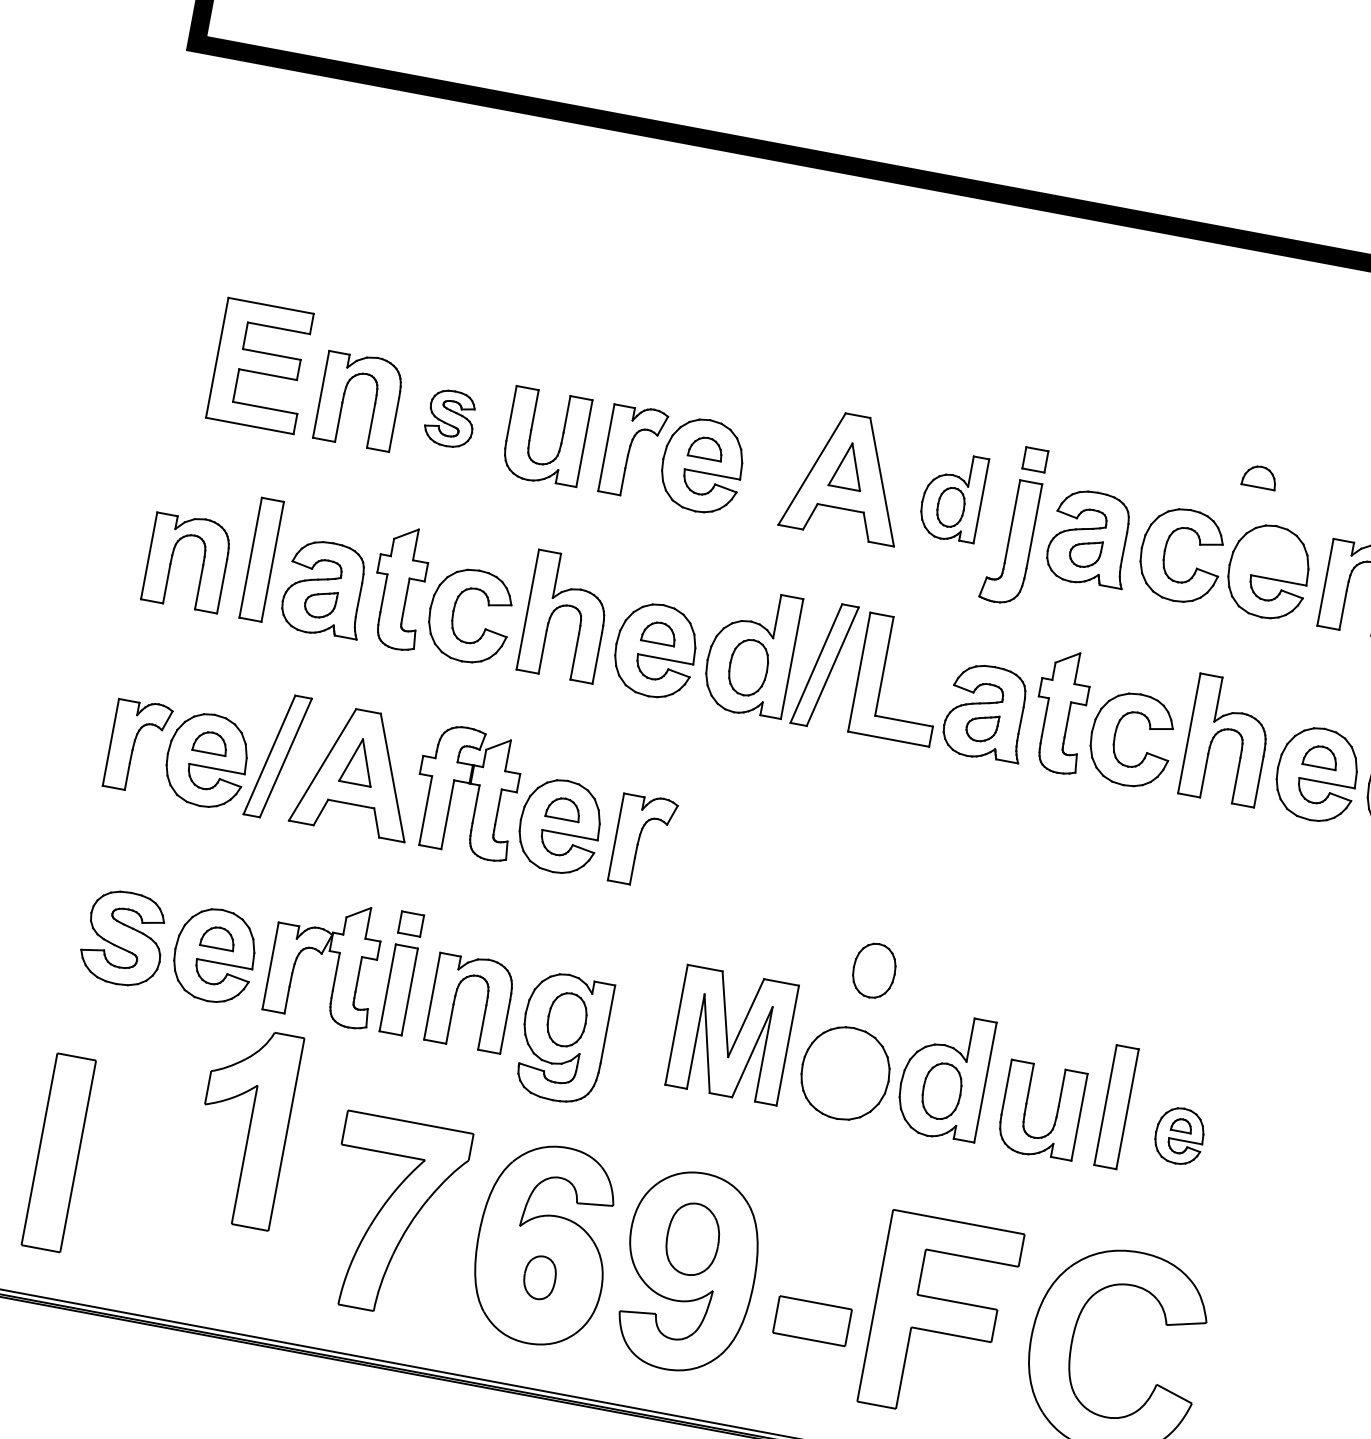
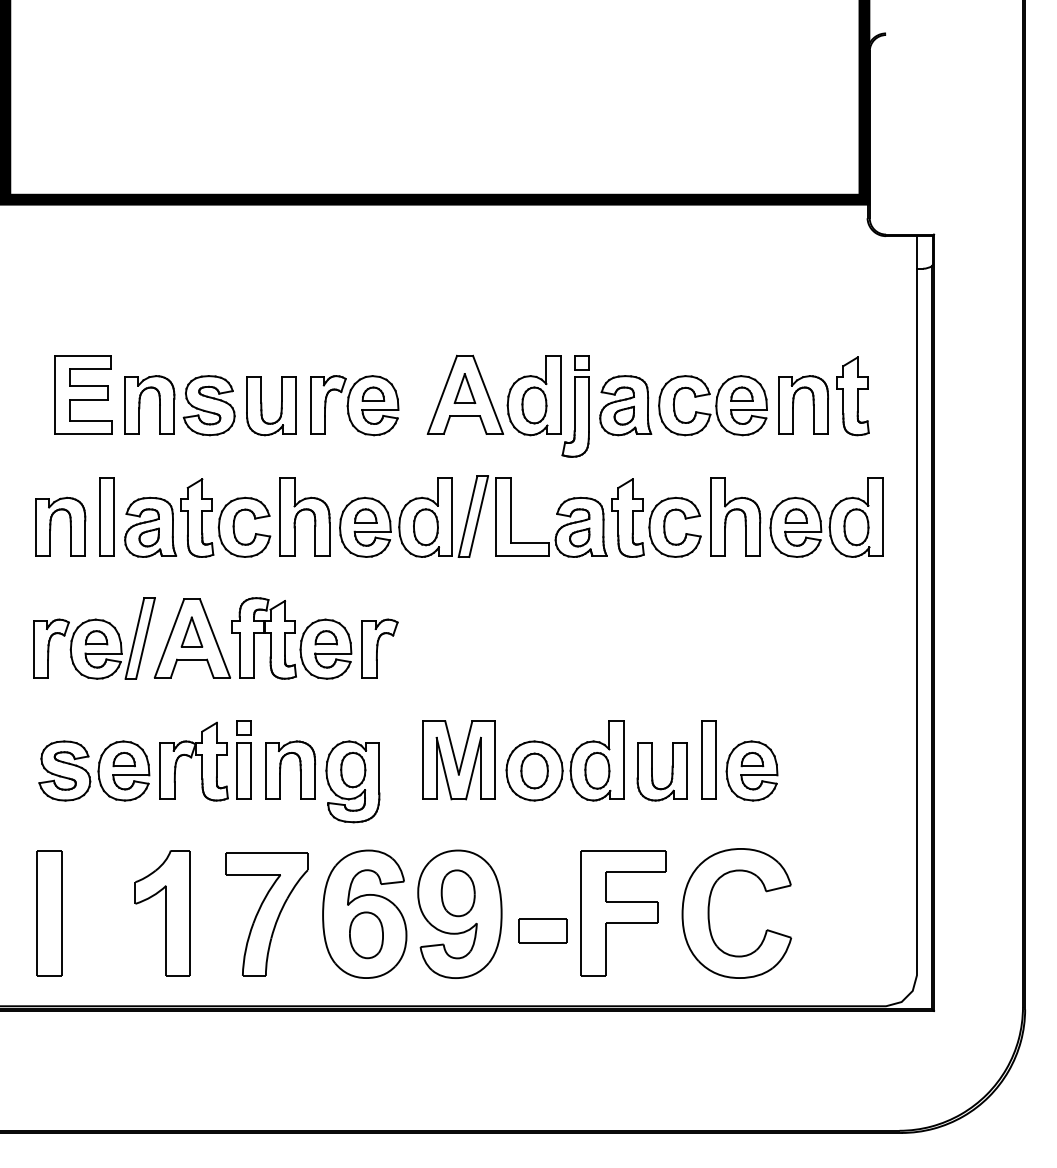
part: (449, 418) -> (208, 405), size x1.67
part: (1259, 475) -> (741, 393), moved
part: (951, 496) -> (533, 395), size x1.43
part: (874, 969) -> (534, 770), moved
part: (243, 1127) -> (162, 913), moved
part: (1178, 1135) -> (751, 770), size x1.67
part: (539, 1277) -> (366, 935), size x1.67

